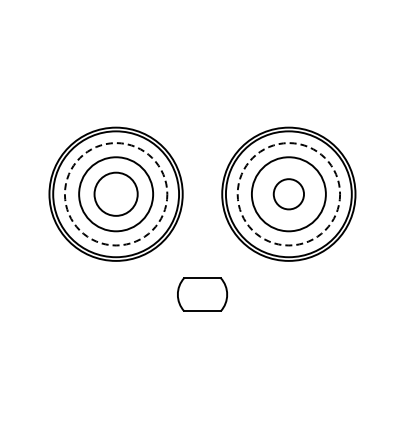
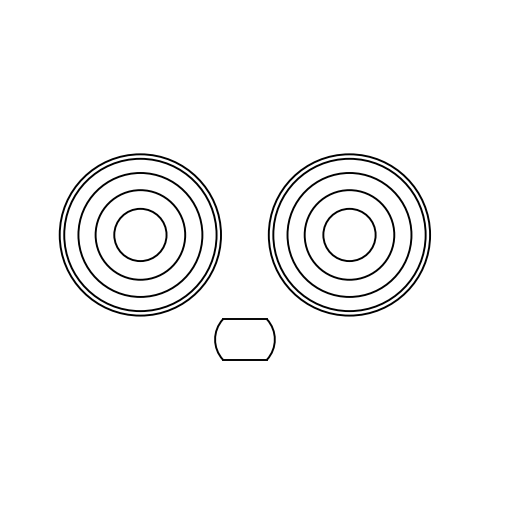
circle: (288, 193) -> (349, 234), size x1.43
circle: (115, 194) -> (139, 235), dashed -> solid
circle: (288, 194) -> (349, 235), dashed -> solid
part: (202, 294) -> (244, 339), moved

